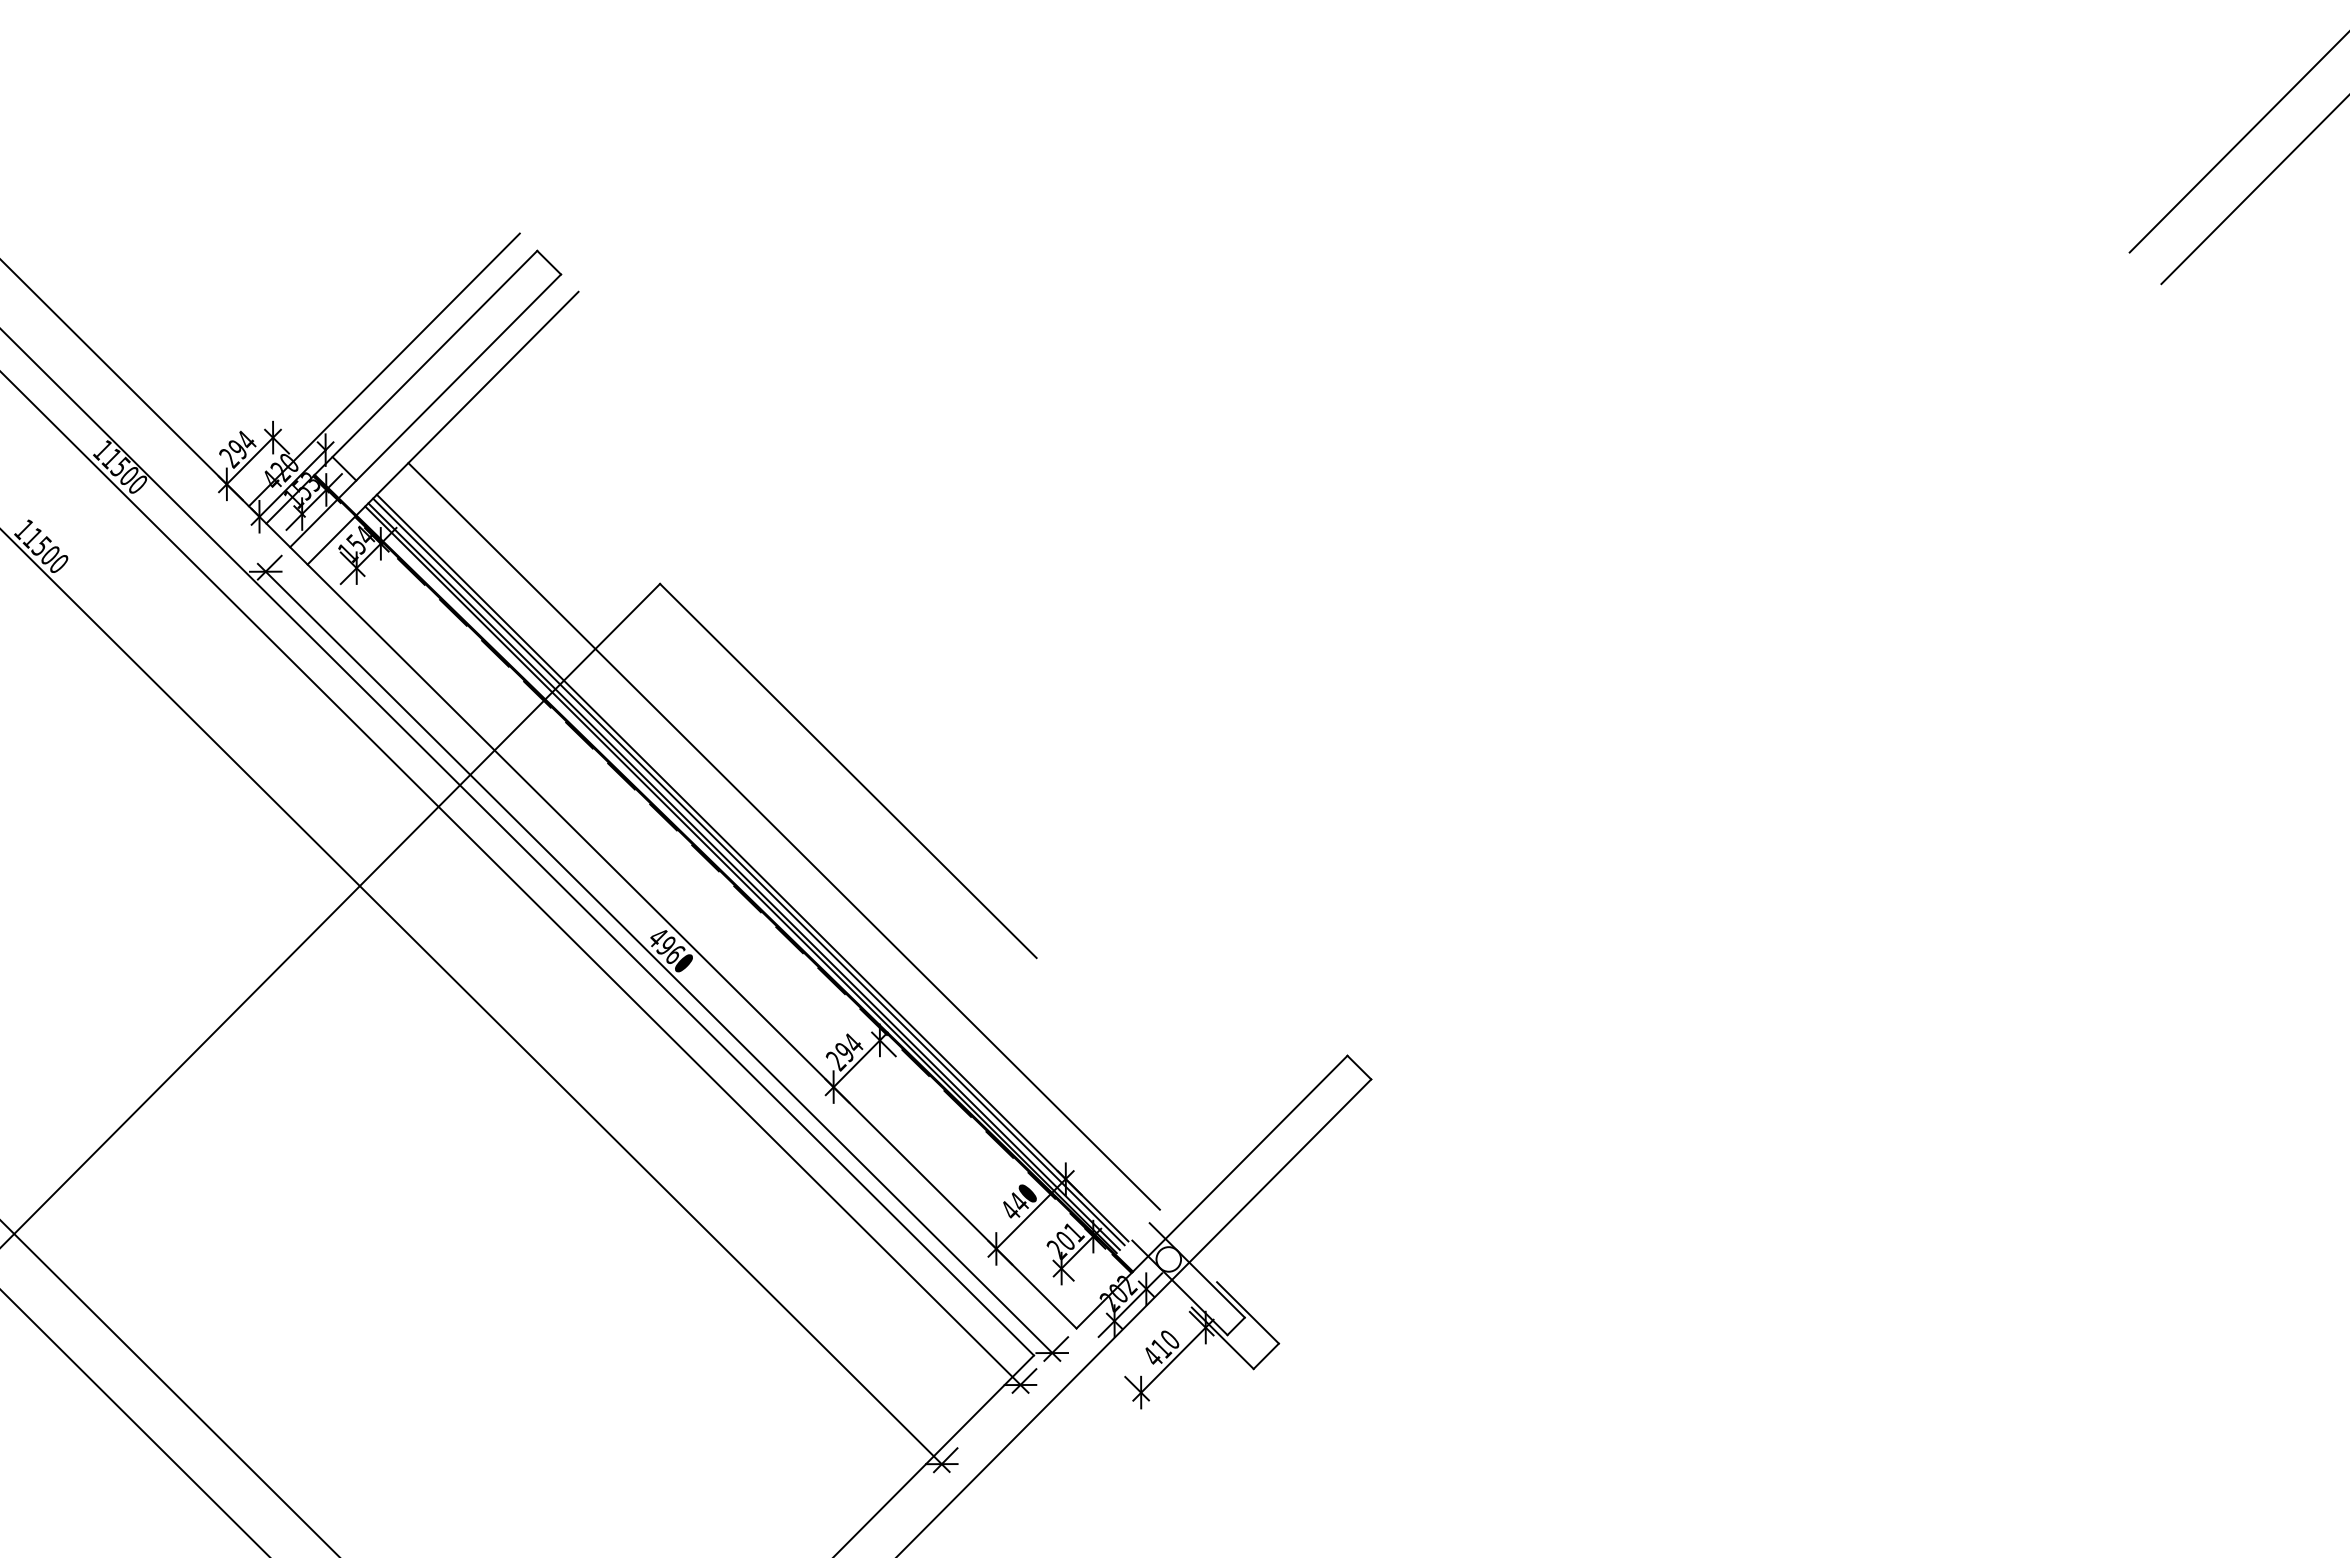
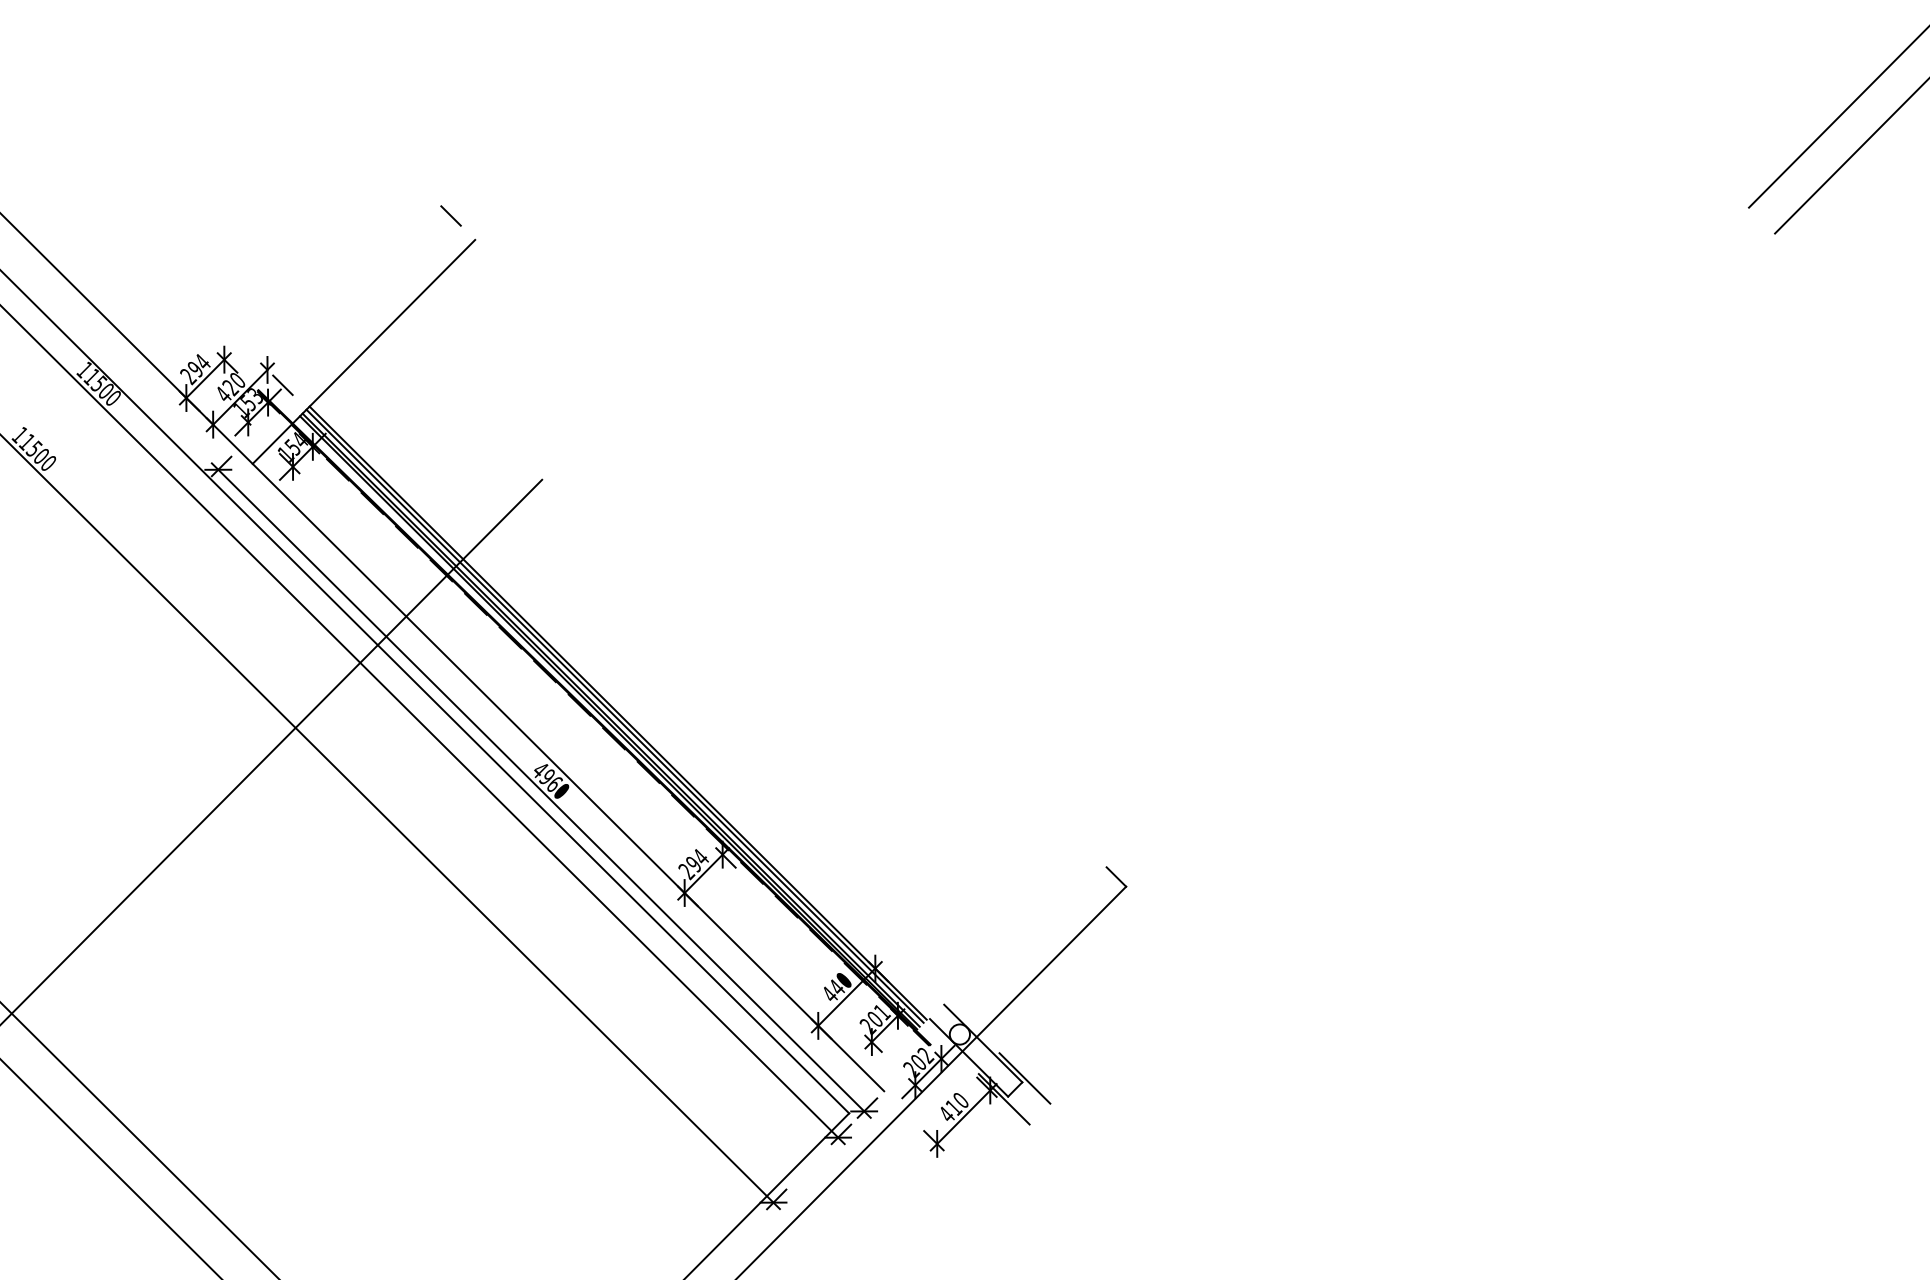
line: (383, 369) -> (315, 303), removed
line: (401, 386) -> (329, 317), removed
line: (425, 410) -> (349, 337), removed
line: (848, 770) -> (696, 633), removed
line: (783, 836) -> (643, 687), removed
line: (1211, 1191) -> (994, 978), removed
line: (1265, 1356) -> (1039, 1114), removed

